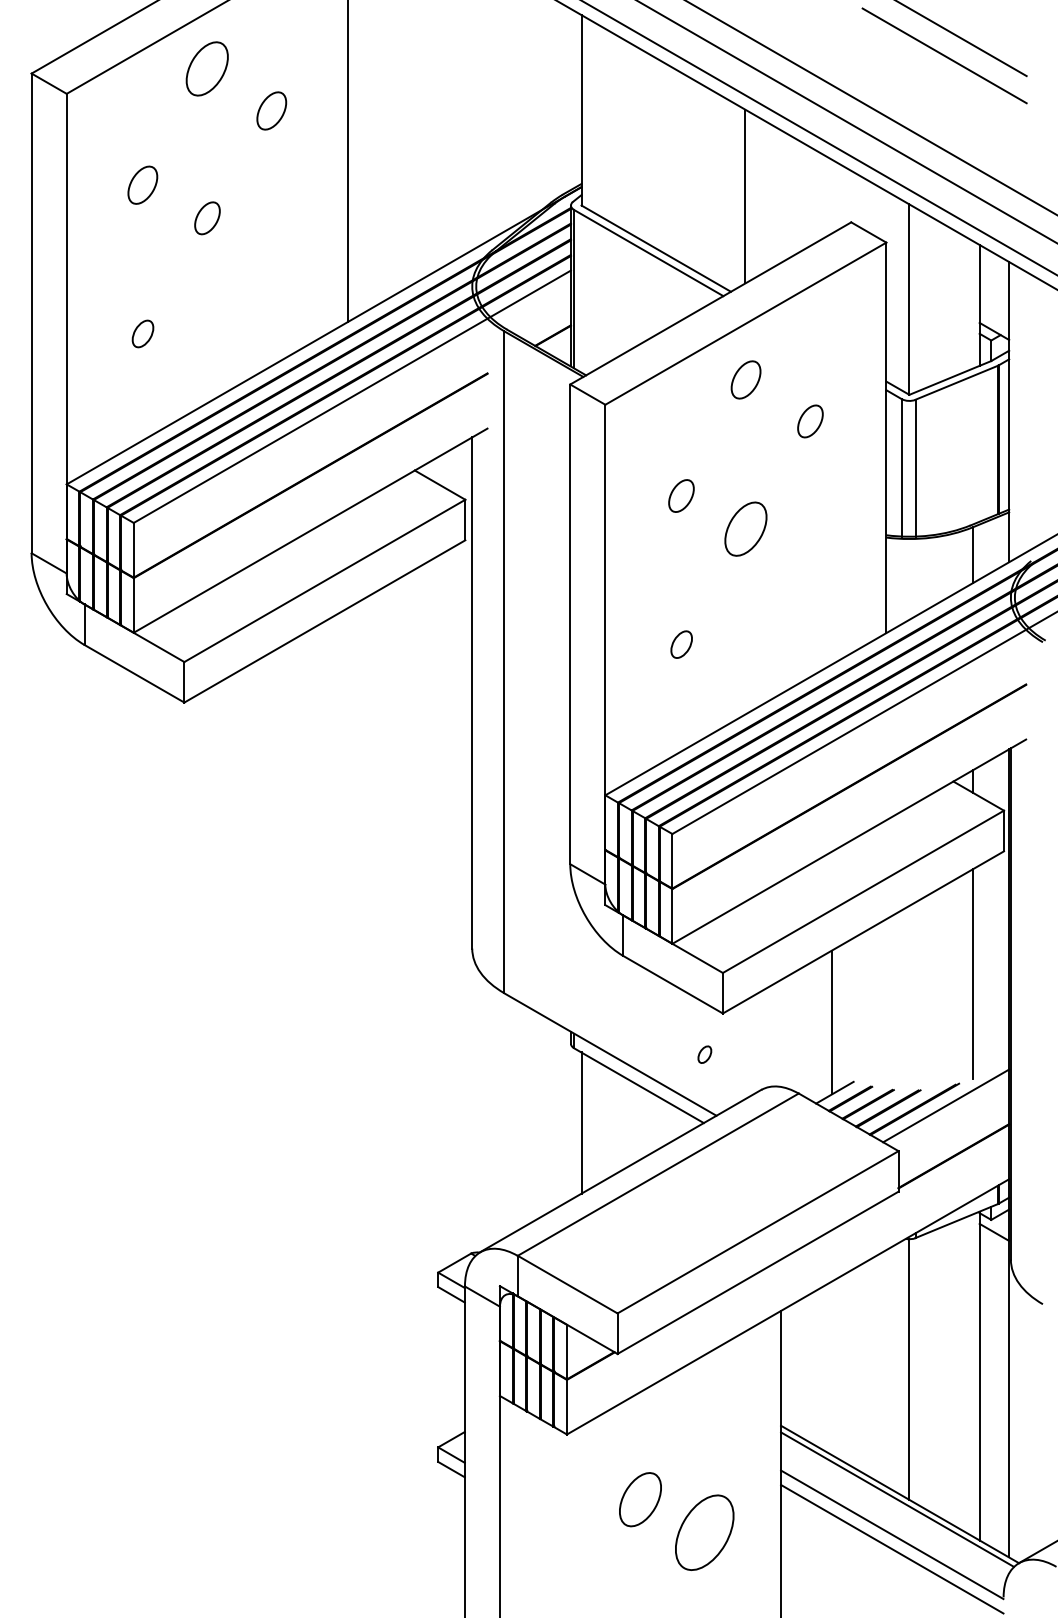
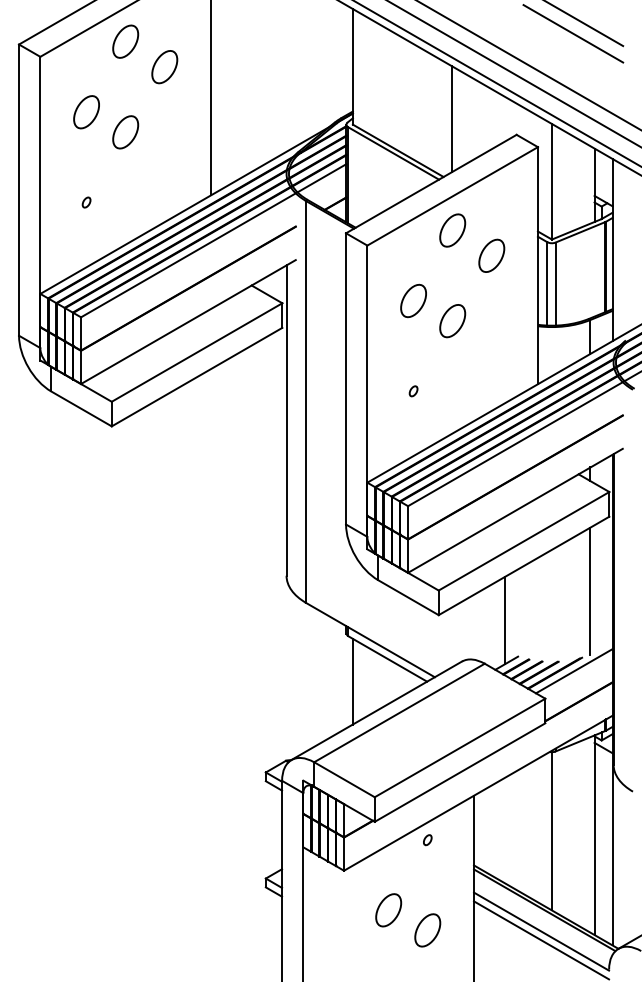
part: (271, 111) -> (164, 67), size x1.43
part: (142, 185) -> (86, 112), size x1.43
part: (206, 218) -> (125, 132), size x1.67
part: (142, 333) -> (86, 202), size x0.62
part: (745, 379) -> (452, 230), size x1.43
part: (809, 421) -> (491, 255), size x1.67
part: (681, 495) -> (413, 300), size x1.67
part: (681, 645) -> (413, 391), size x0.62
part: (704, 1055) -> (427, 840), moved
part: (704, 1532) -> (427, 930), size x0.71

